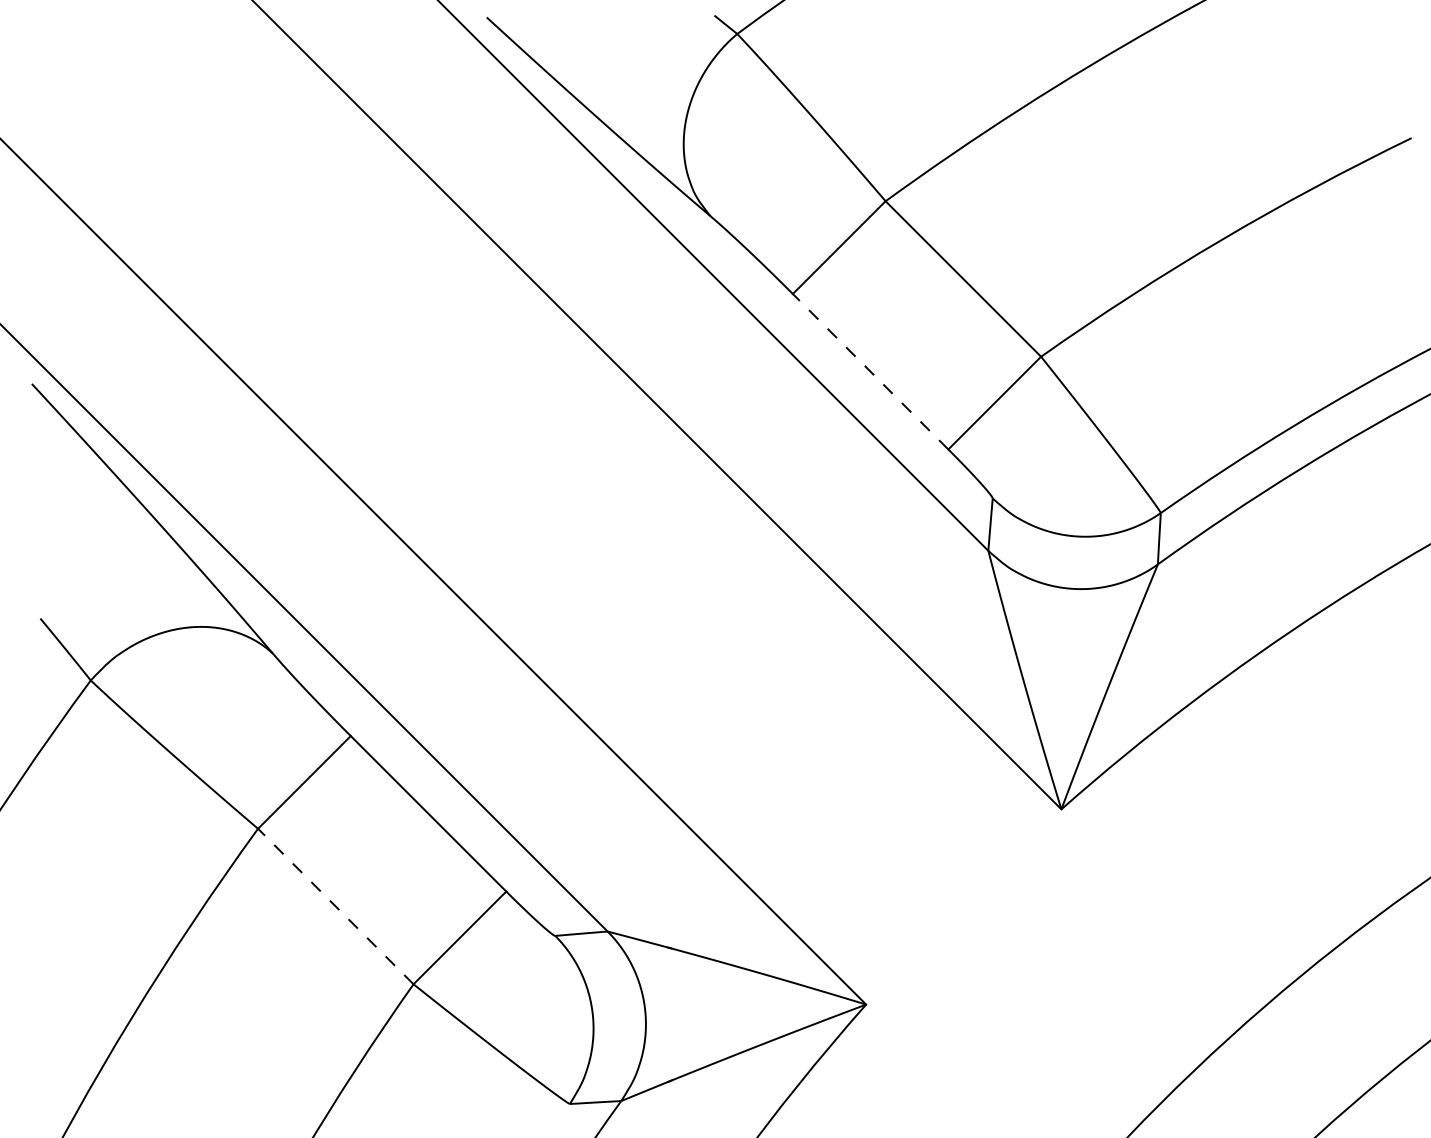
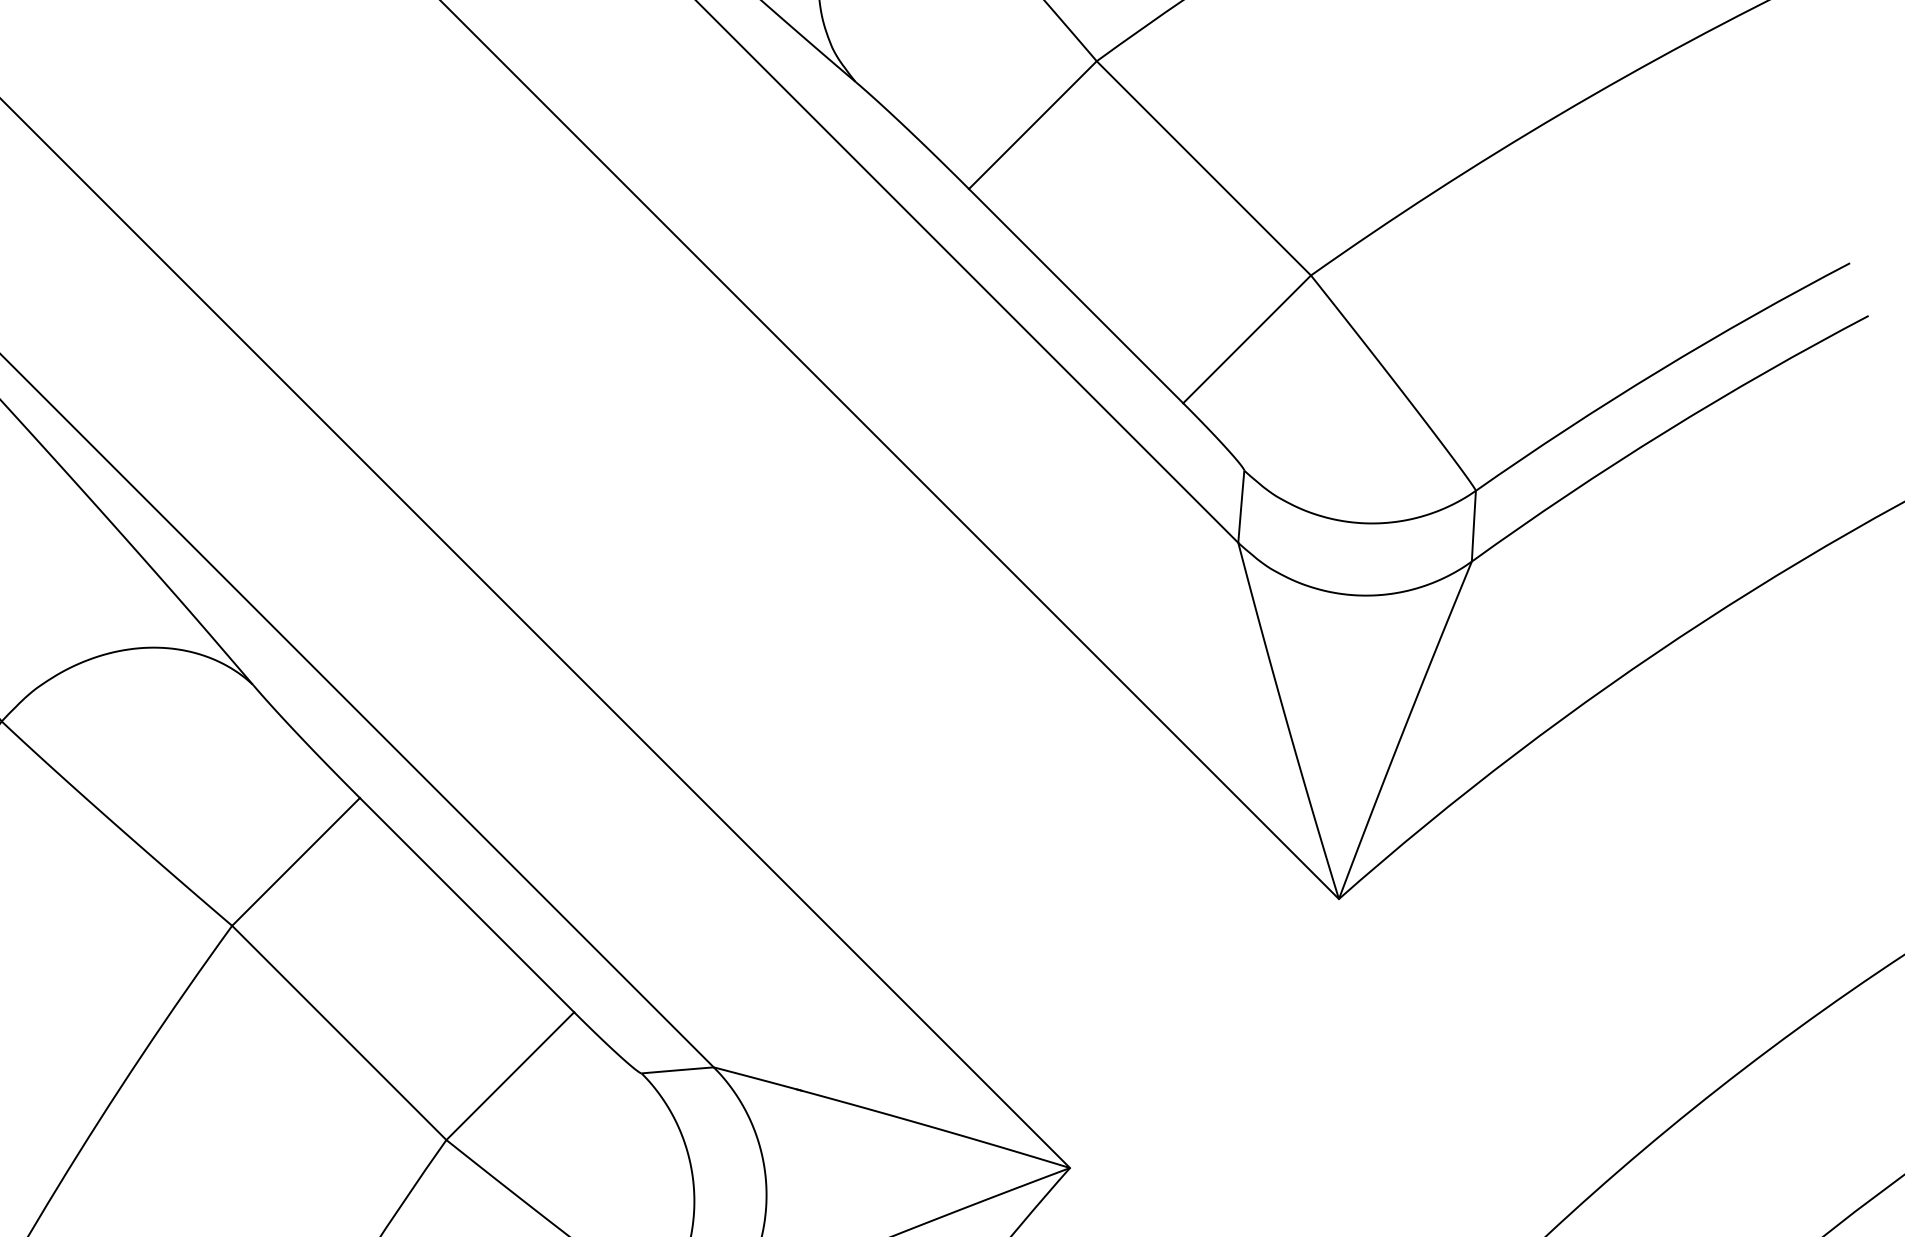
line: (870, 371) -> (1075, 295), dashed -> solid
line: (335, 906) -> (338, 1032), dashed -> solid

